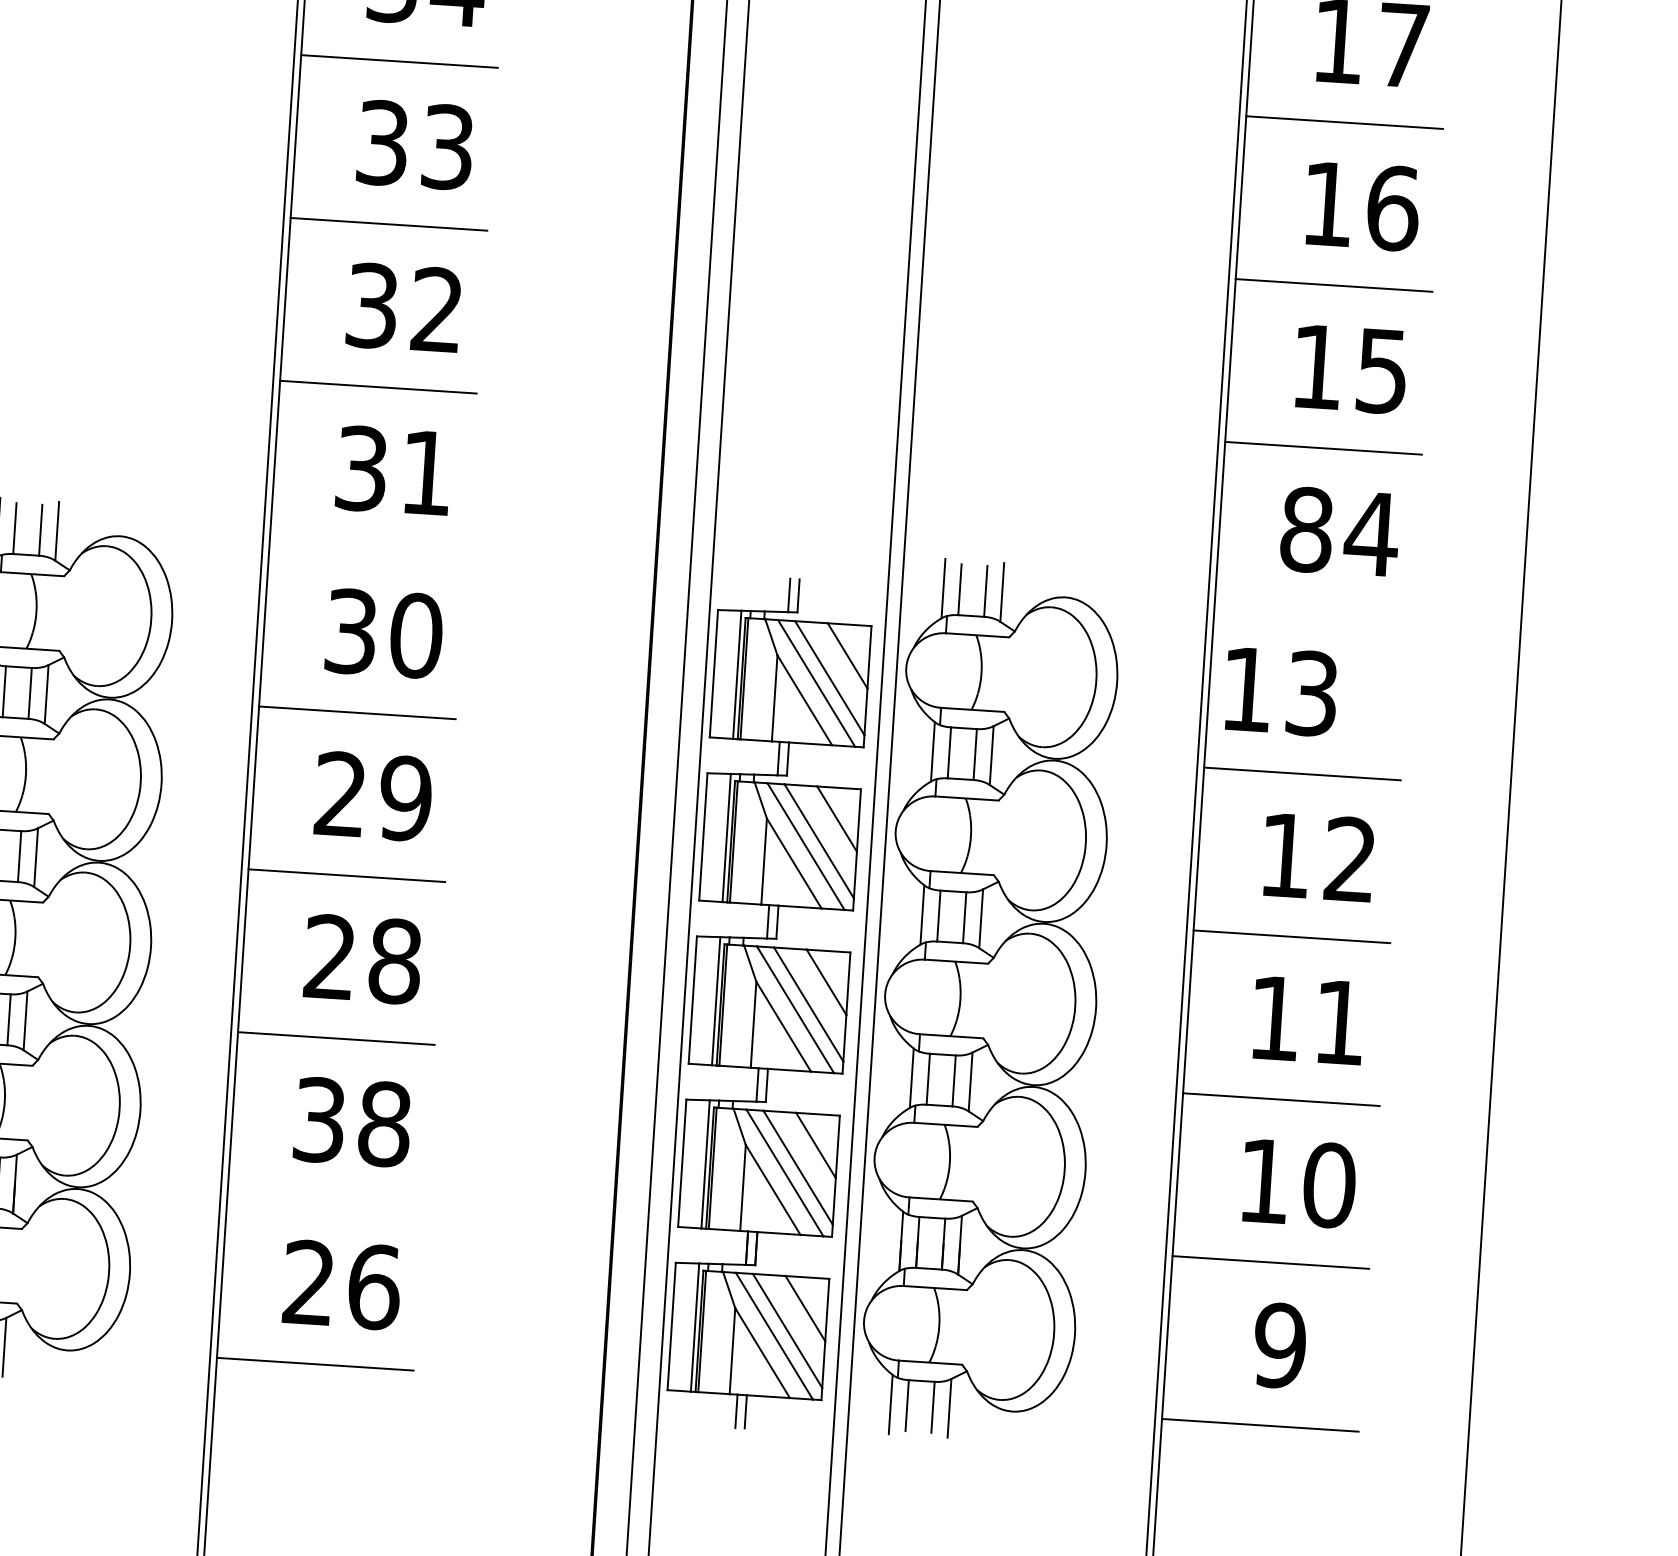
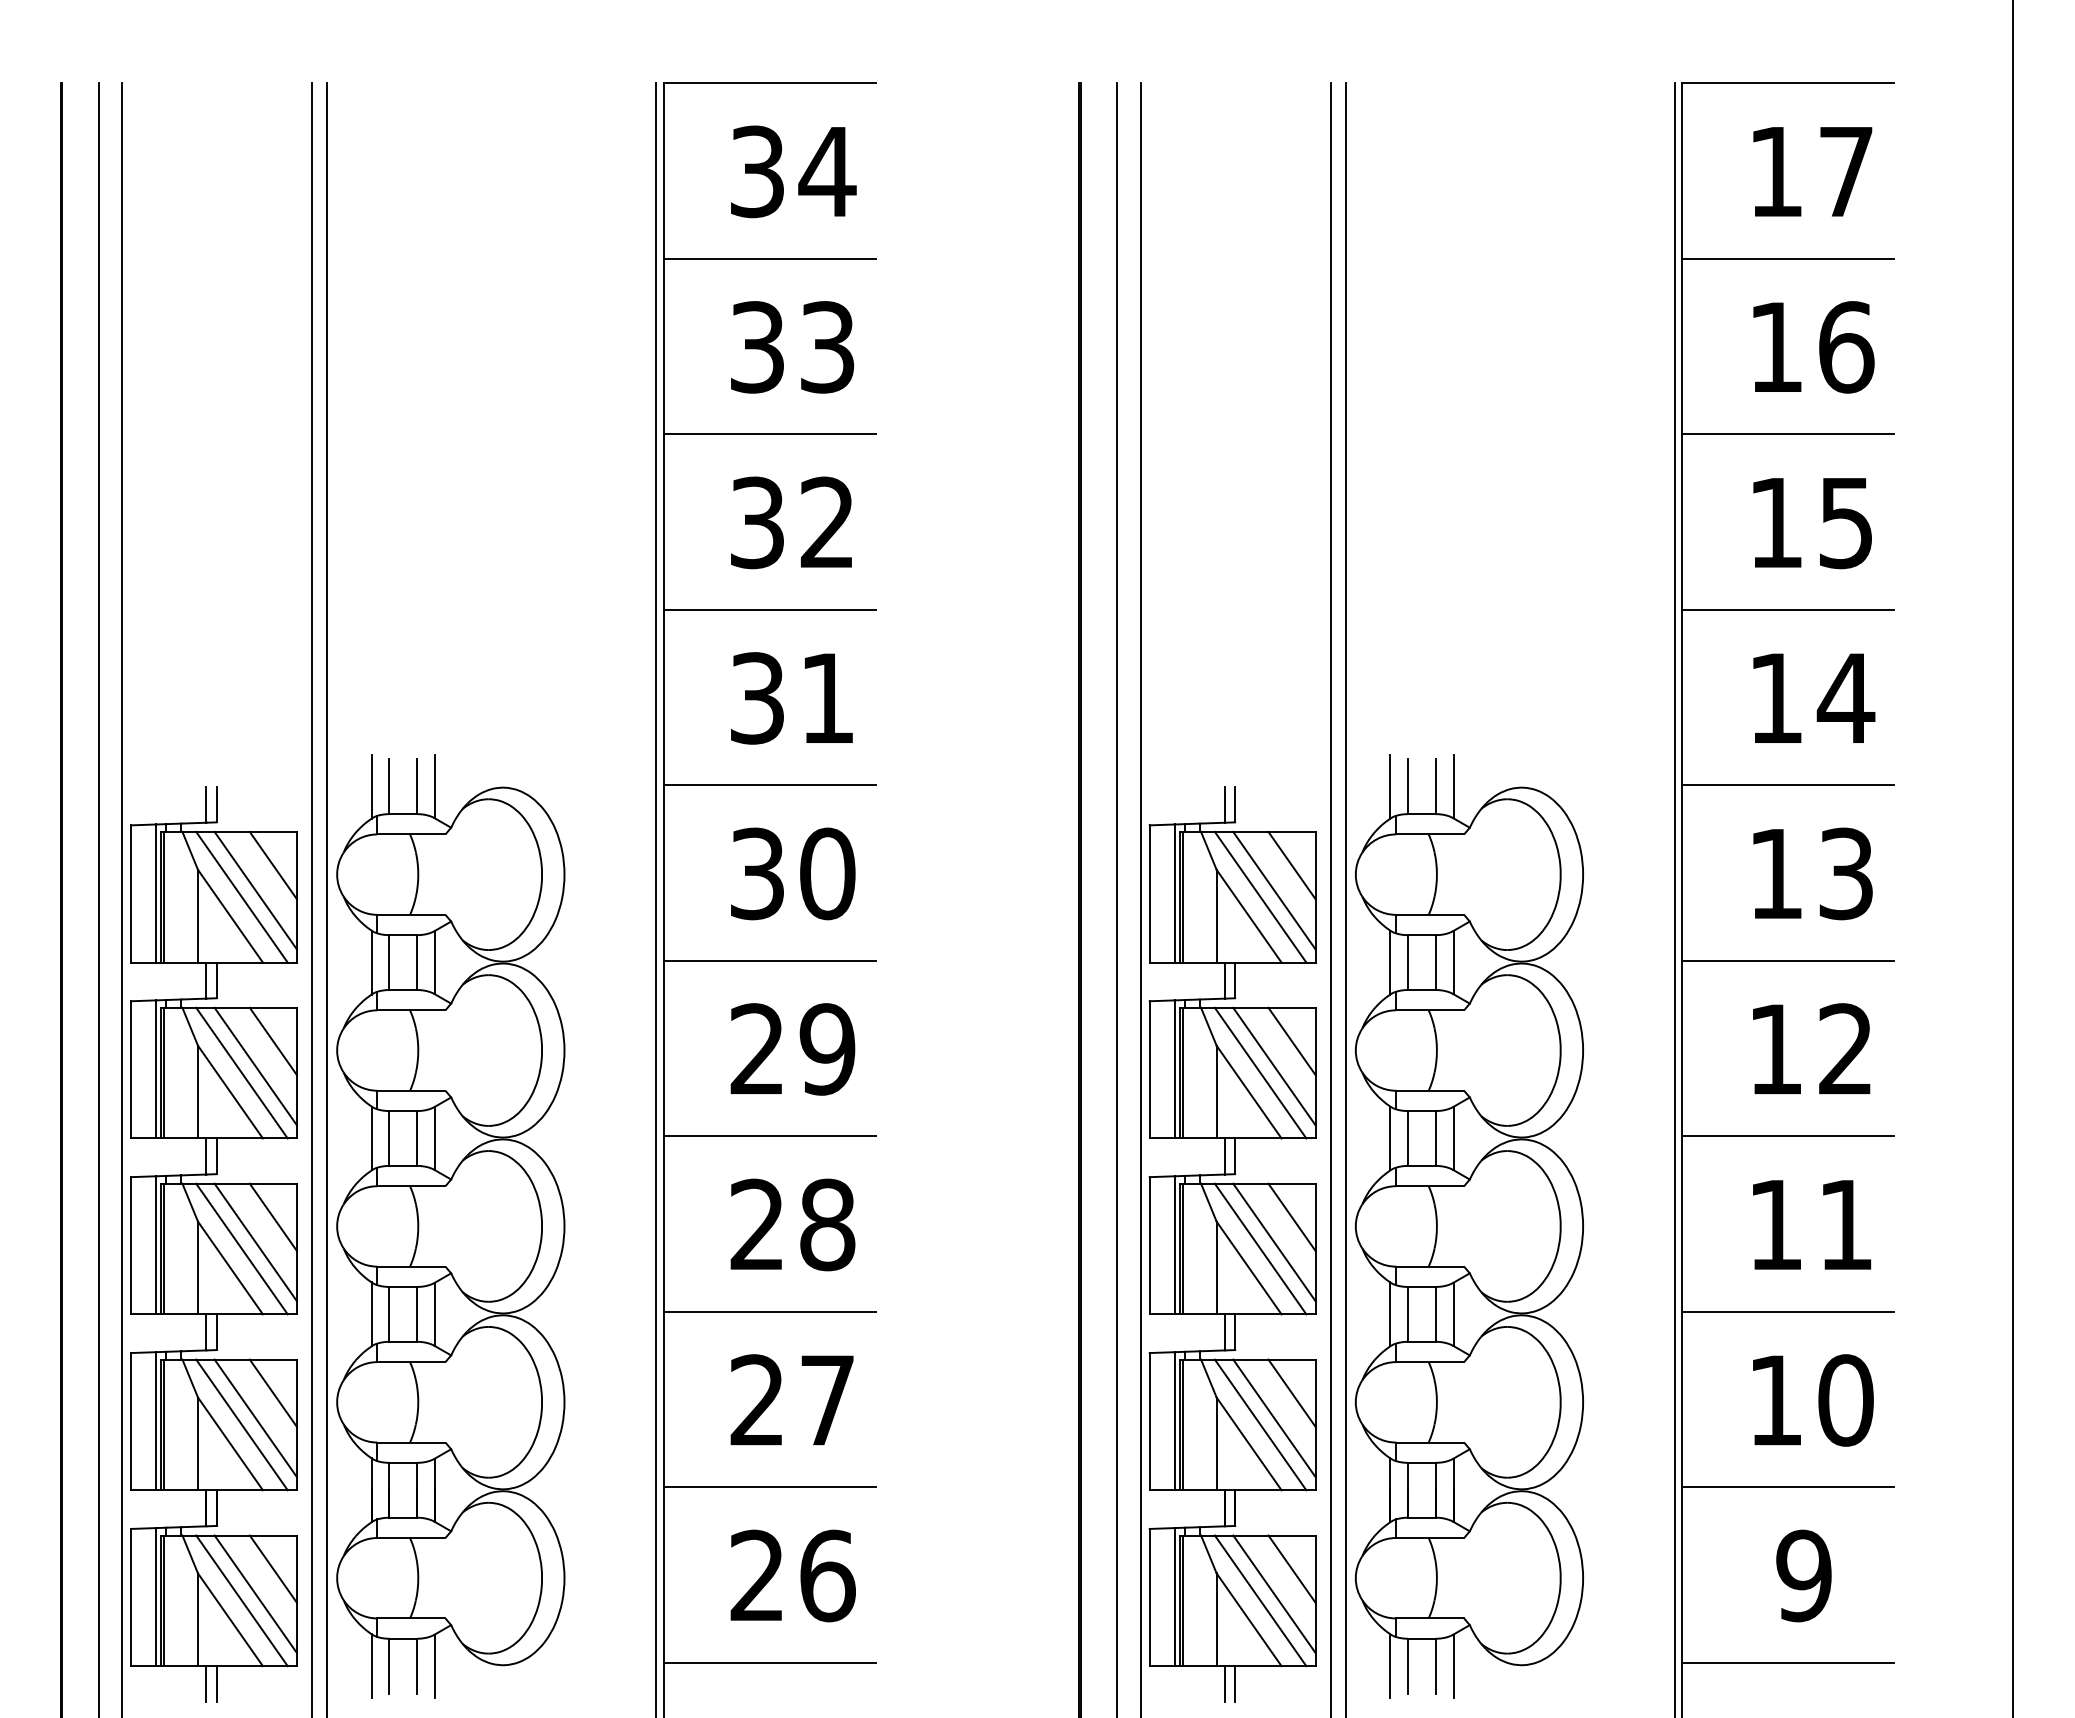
text: (1306, 529) -> (1775, 698), 84 -> 14
line: (367, 550) -> (769, 785), added
line: (1313, 611) -> (1788, 785), added
text: (1280, 691) -> (1812, 873), moved
text: (352, 1122) -> (792, 1400), 38 -> 27
line: (325, 1201) -> (769, 1487), added

